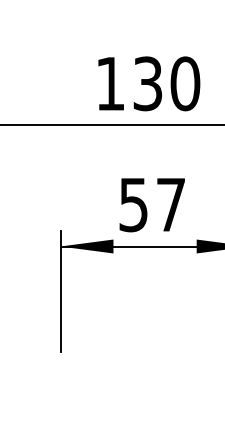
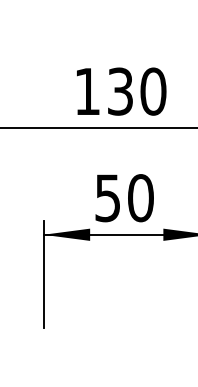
text: (170, 205) -> (140, 198), 57 -> 50

